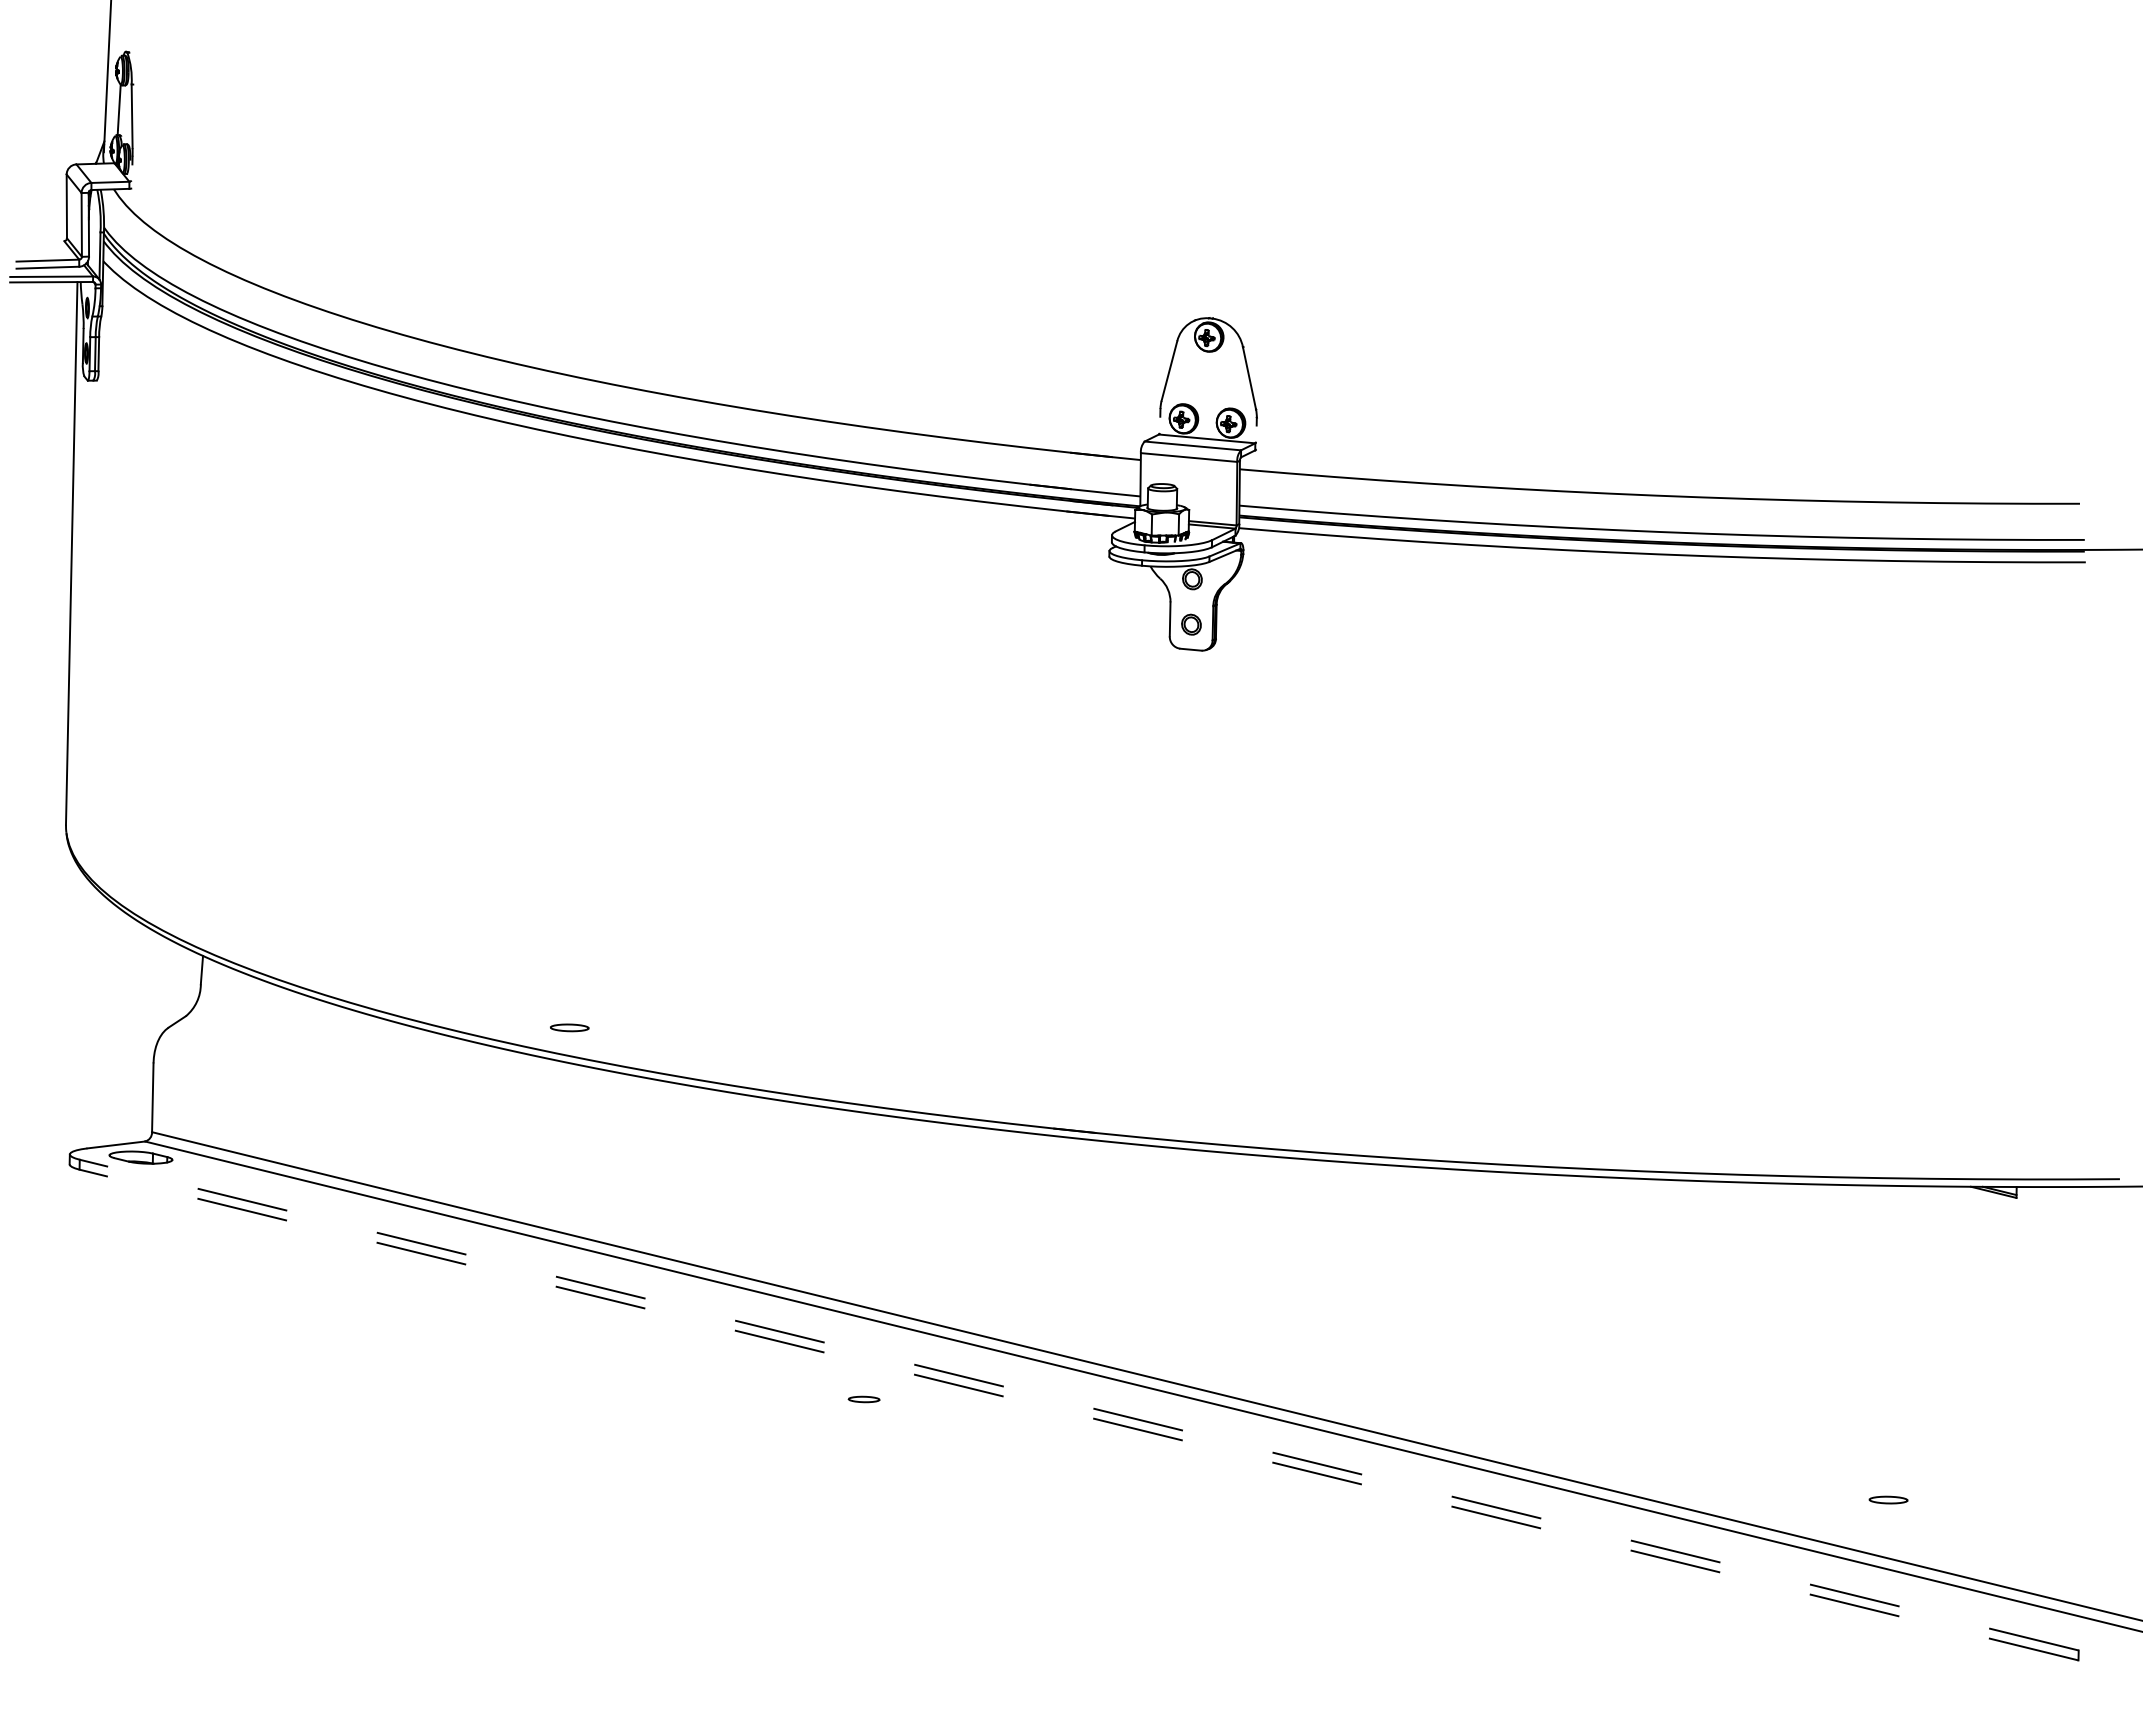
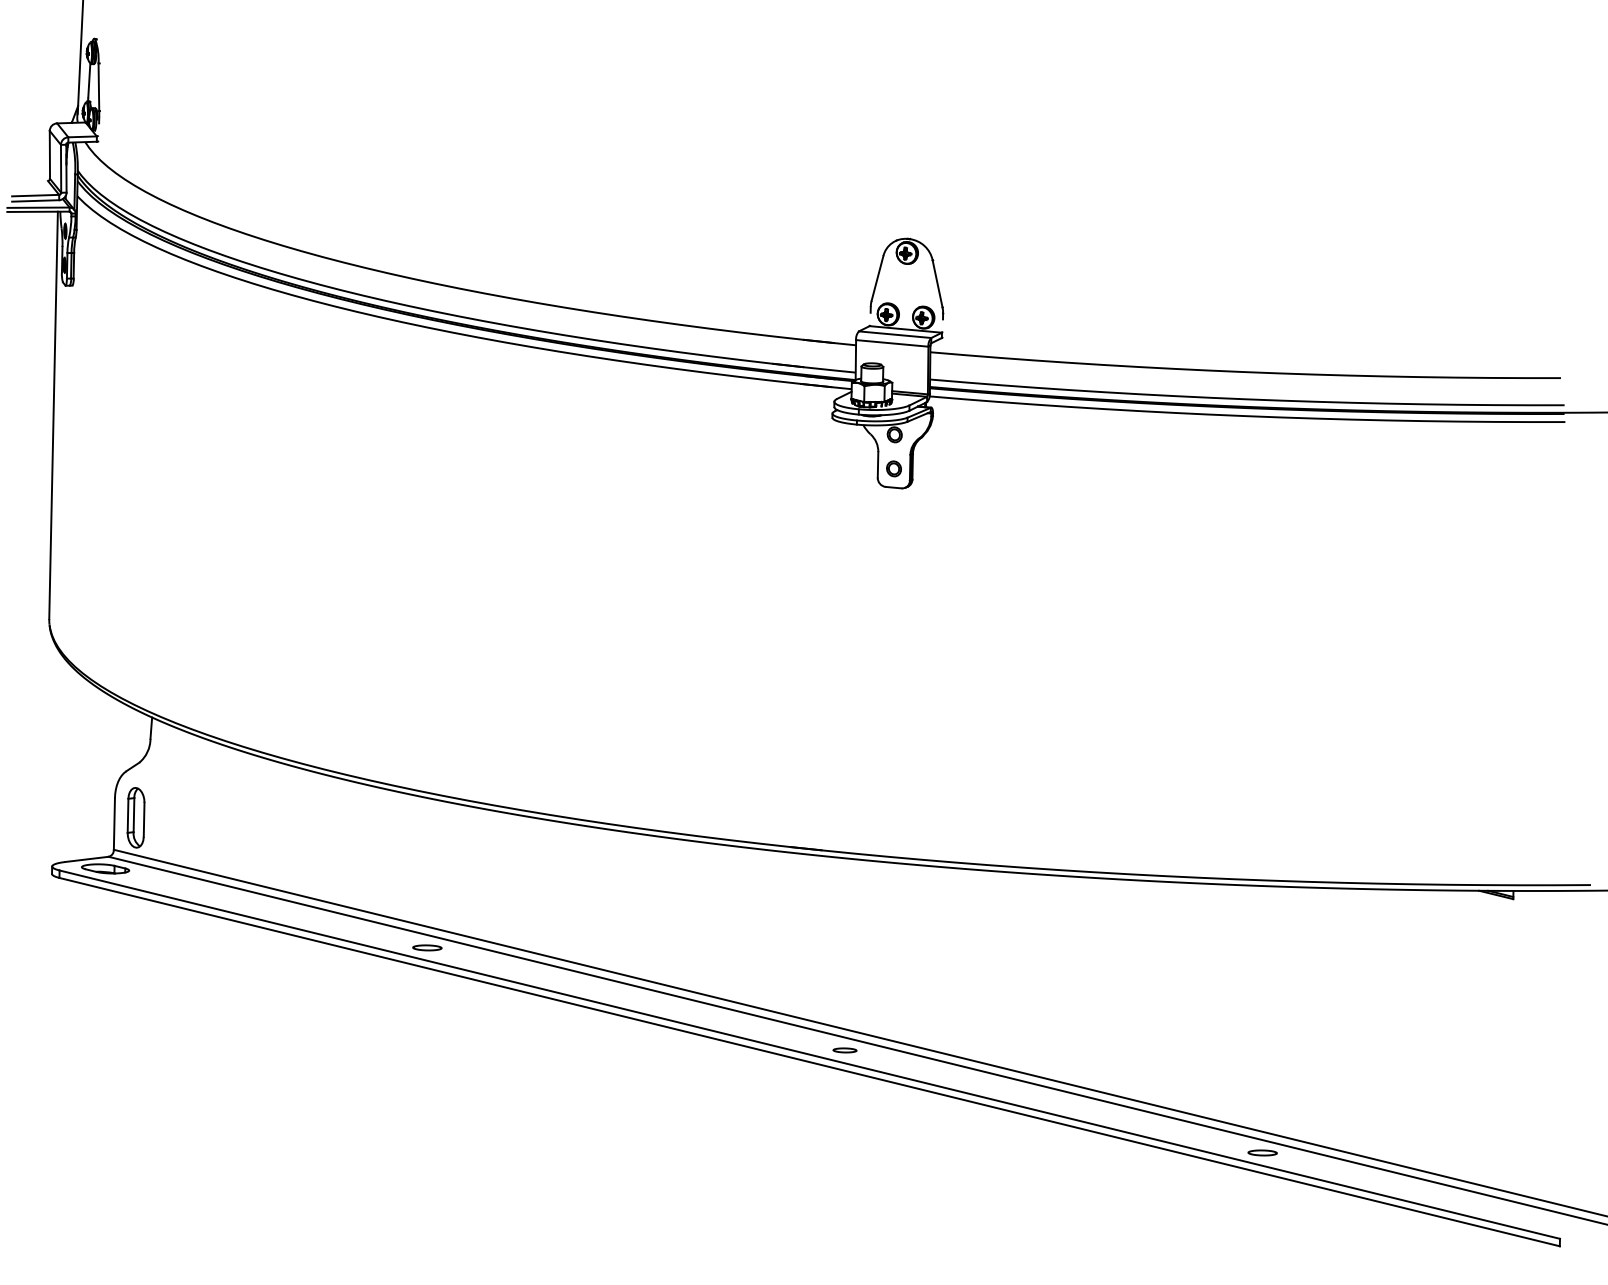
part: (569, 1027) -> (427, 947), moved
part: (181, 1089) -> (135, 817), added
part: (863, 1399) -> (844, 1050), moved
line: (1078, 1404) -> (809, 1054), dashed -> solid
line: (1078, 1414) -> (809, 1061), dashed -> solid
part: (1888, 1499) -> (1262, 1152), moved

